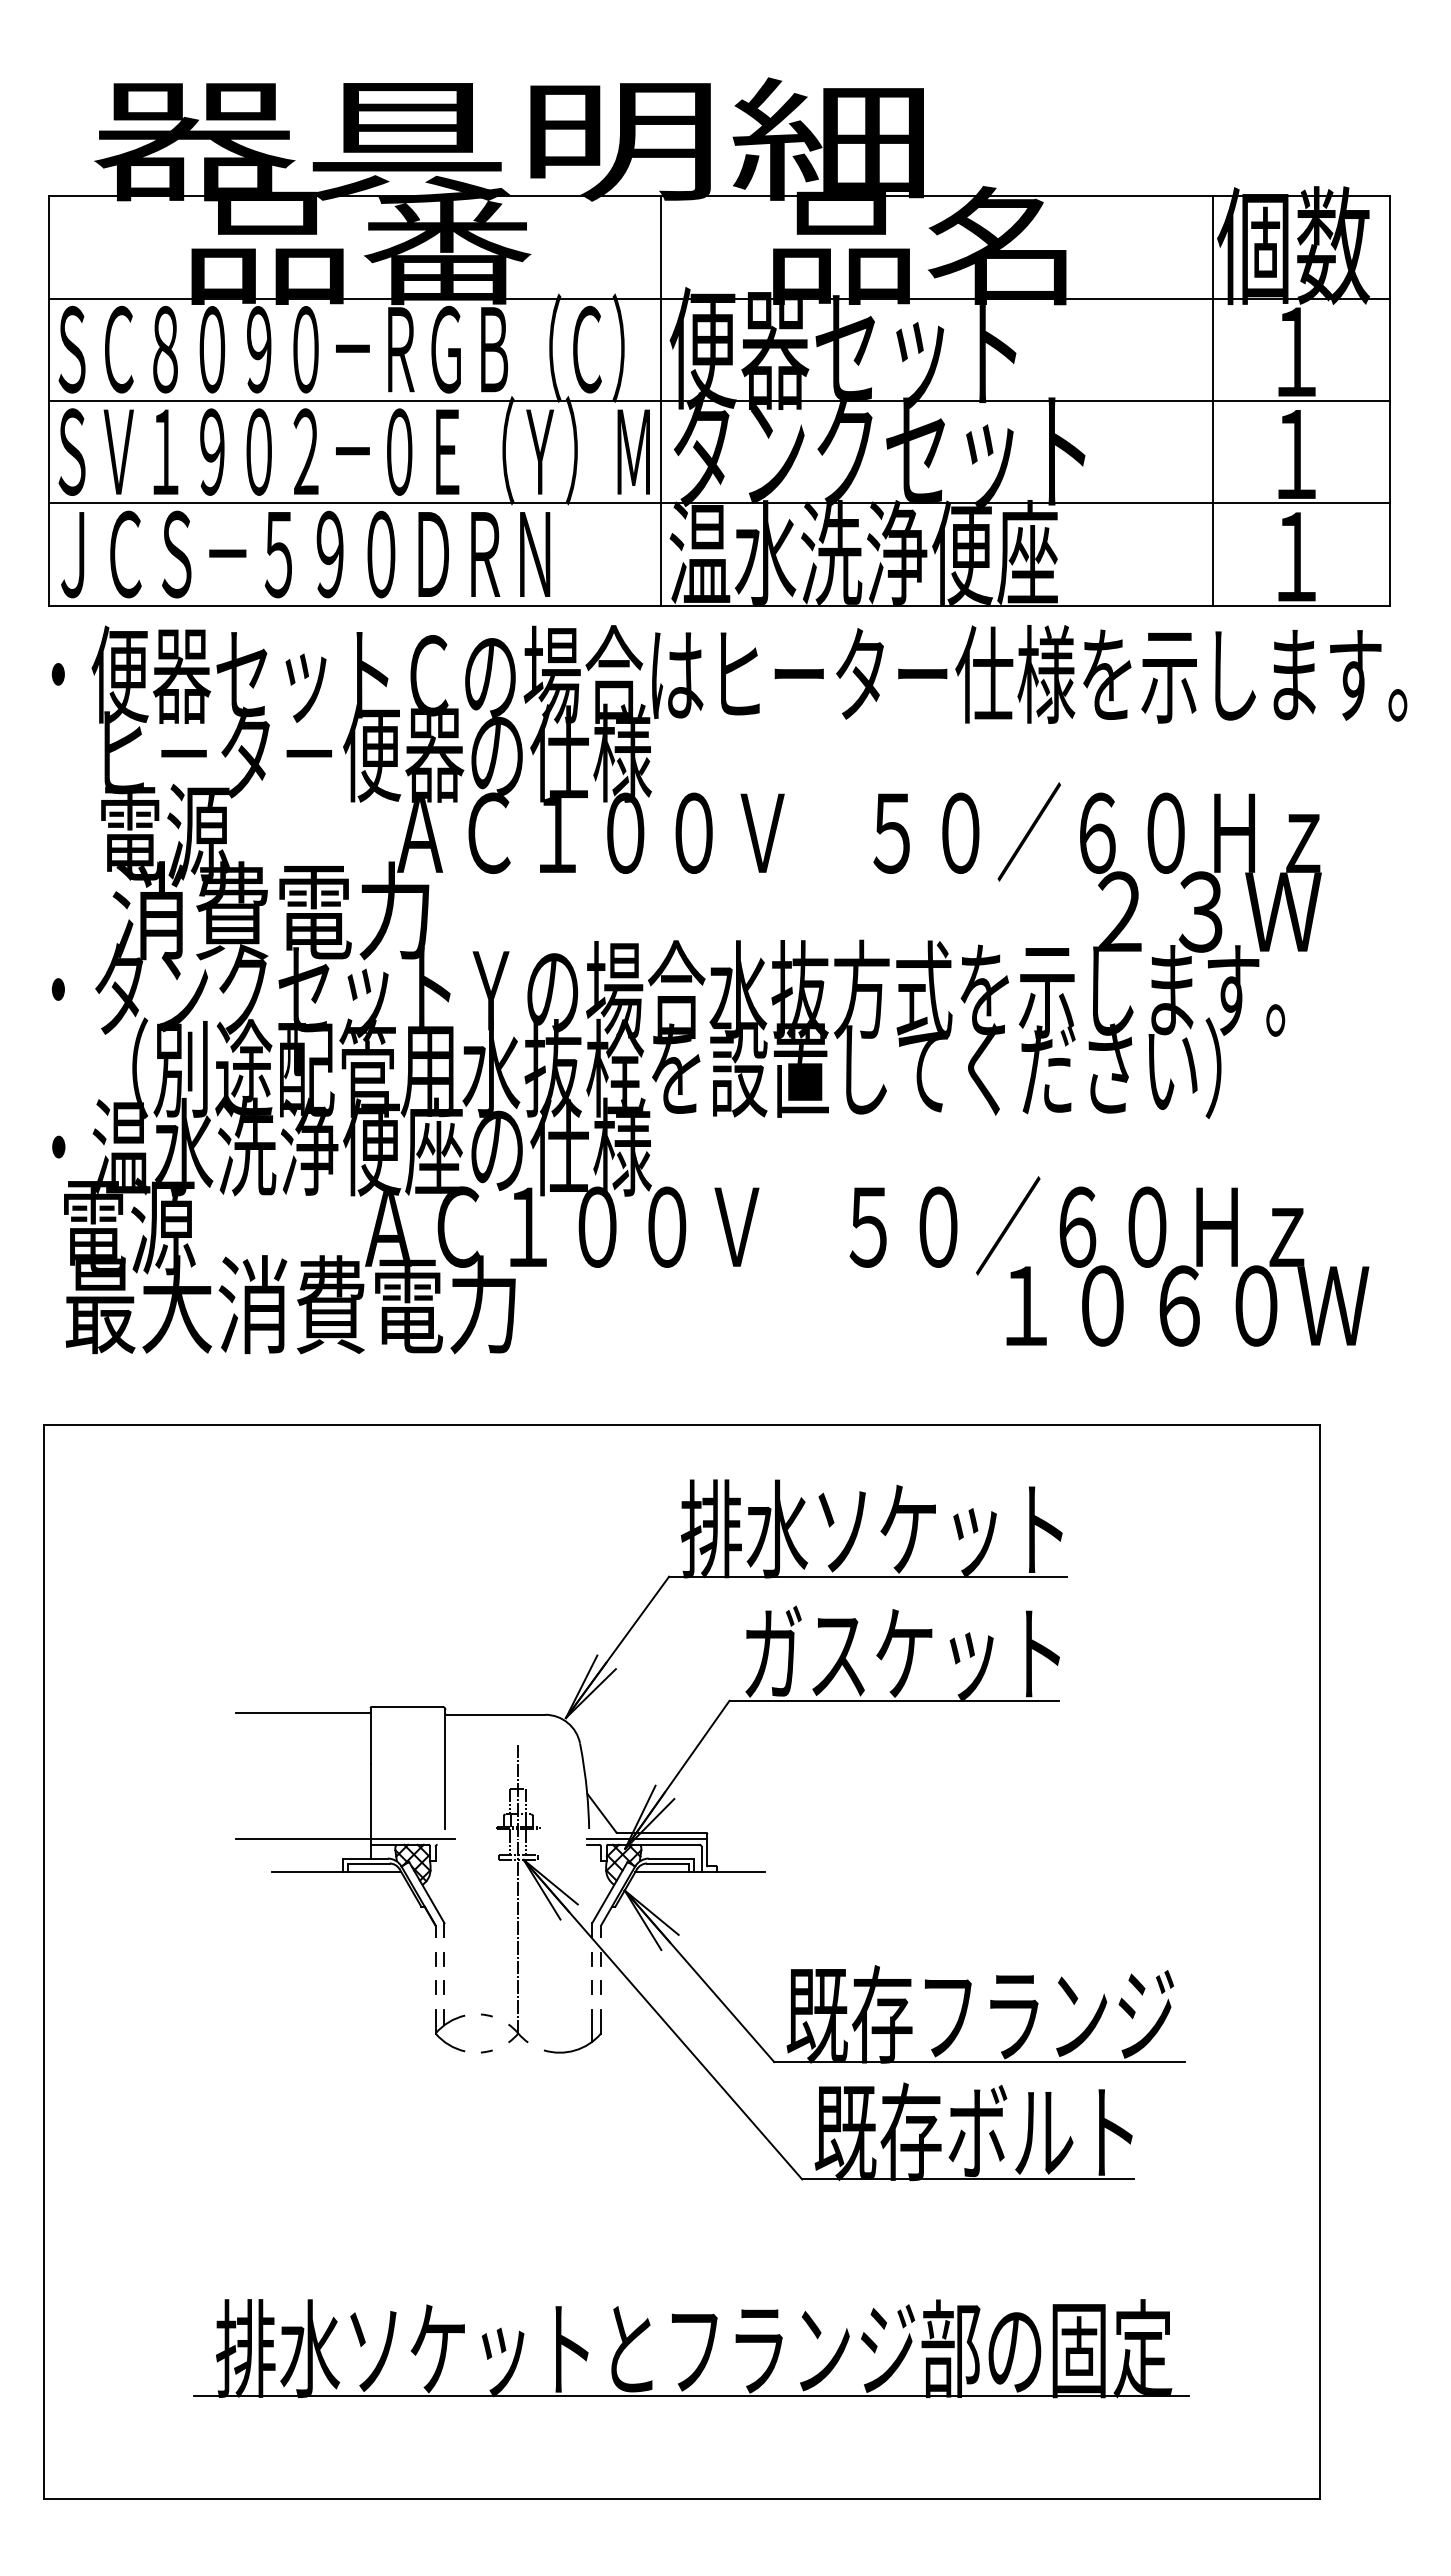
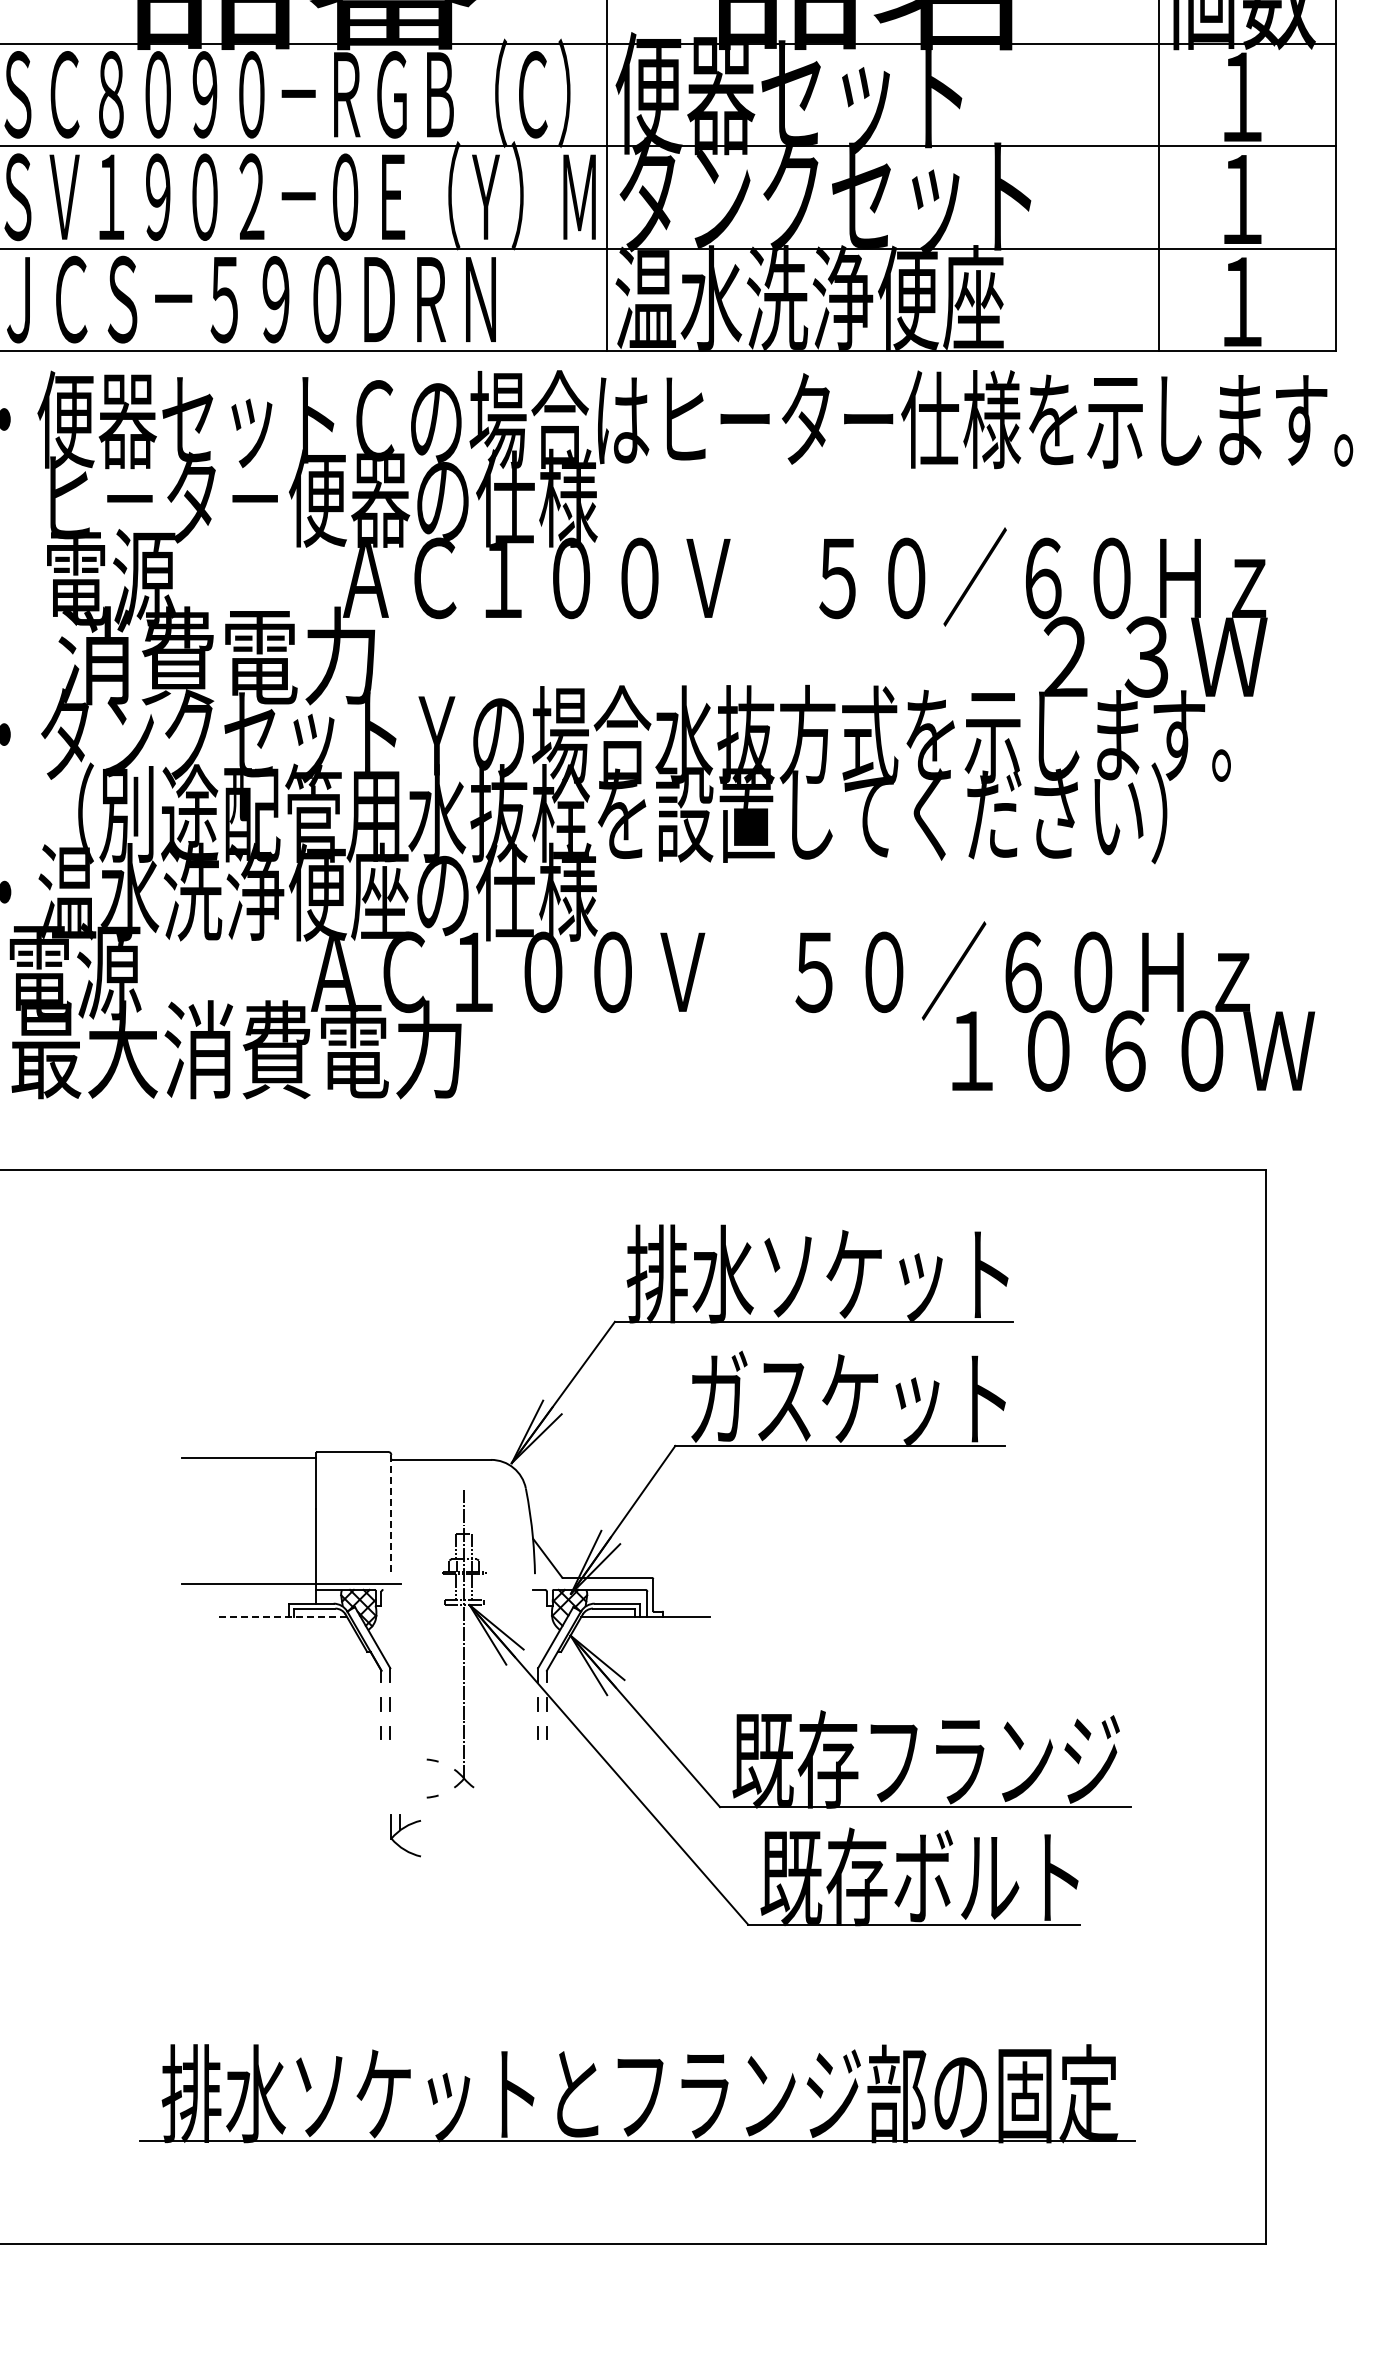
line: (445, 1769) -> (391, 1514), solid -> dashed
line: (647, 1838) -> (593, 1583), removed
line: (336, 1872) -> (282, 1617), solid -> dashed
part: (447, 2024) -> (403, 1829), moved
part: (577, 2048) -> (523, 1793), removed

